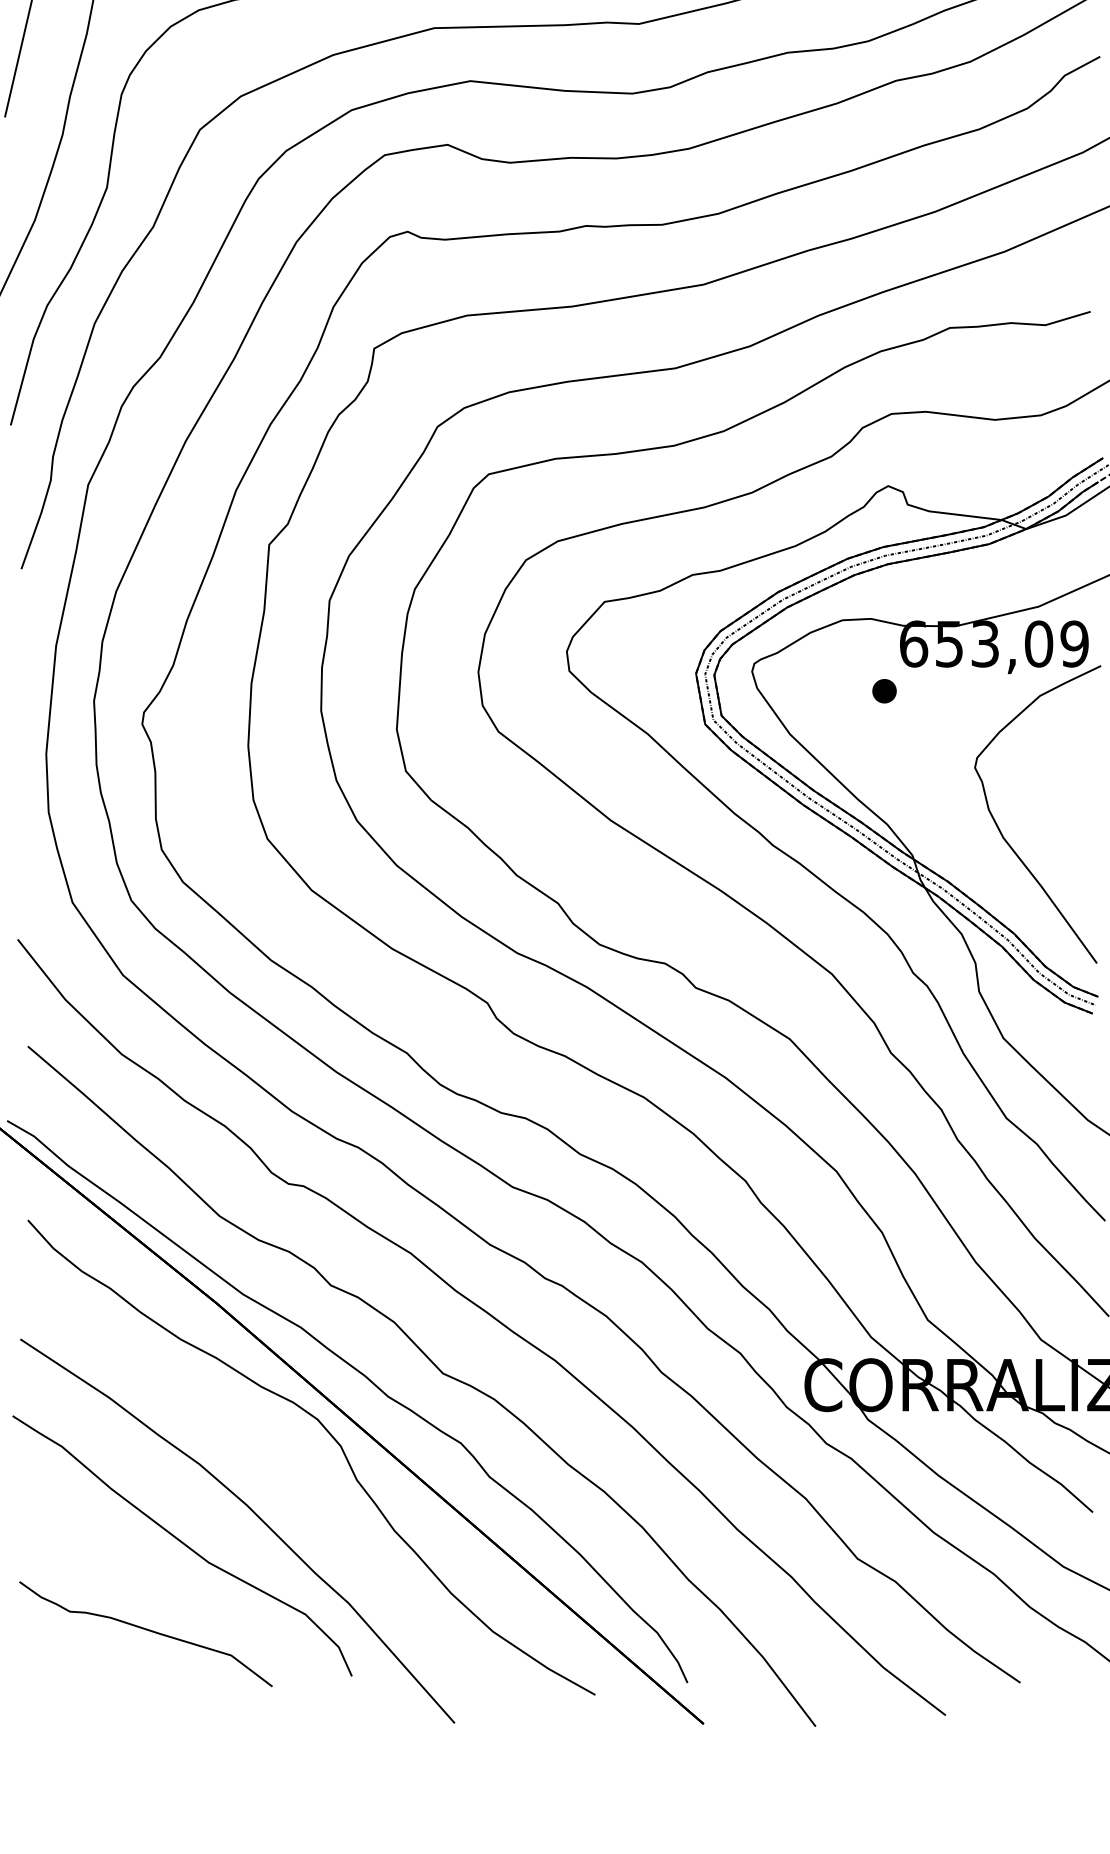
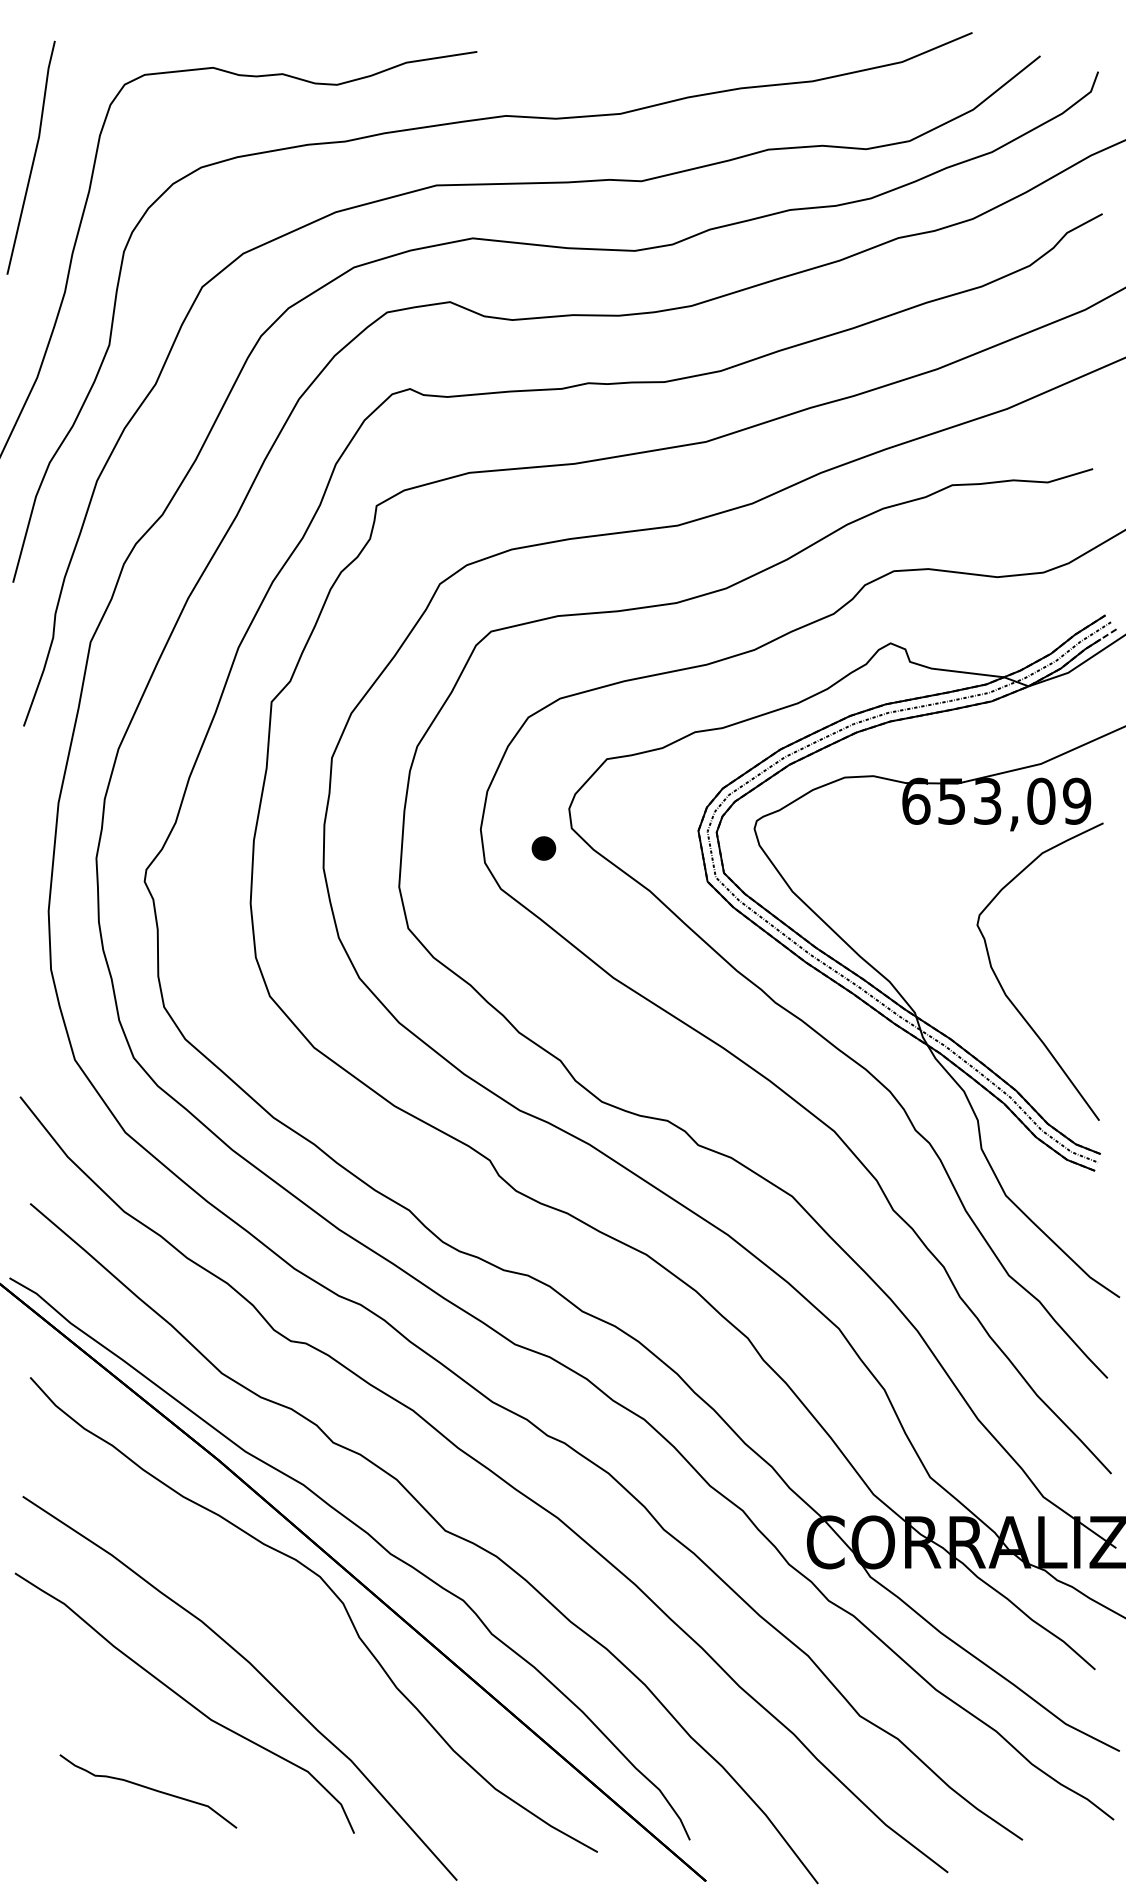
part: (884, 691) -> (543, 848), moved
part: (146, 1634) -> (148, 1791), size x0.7

